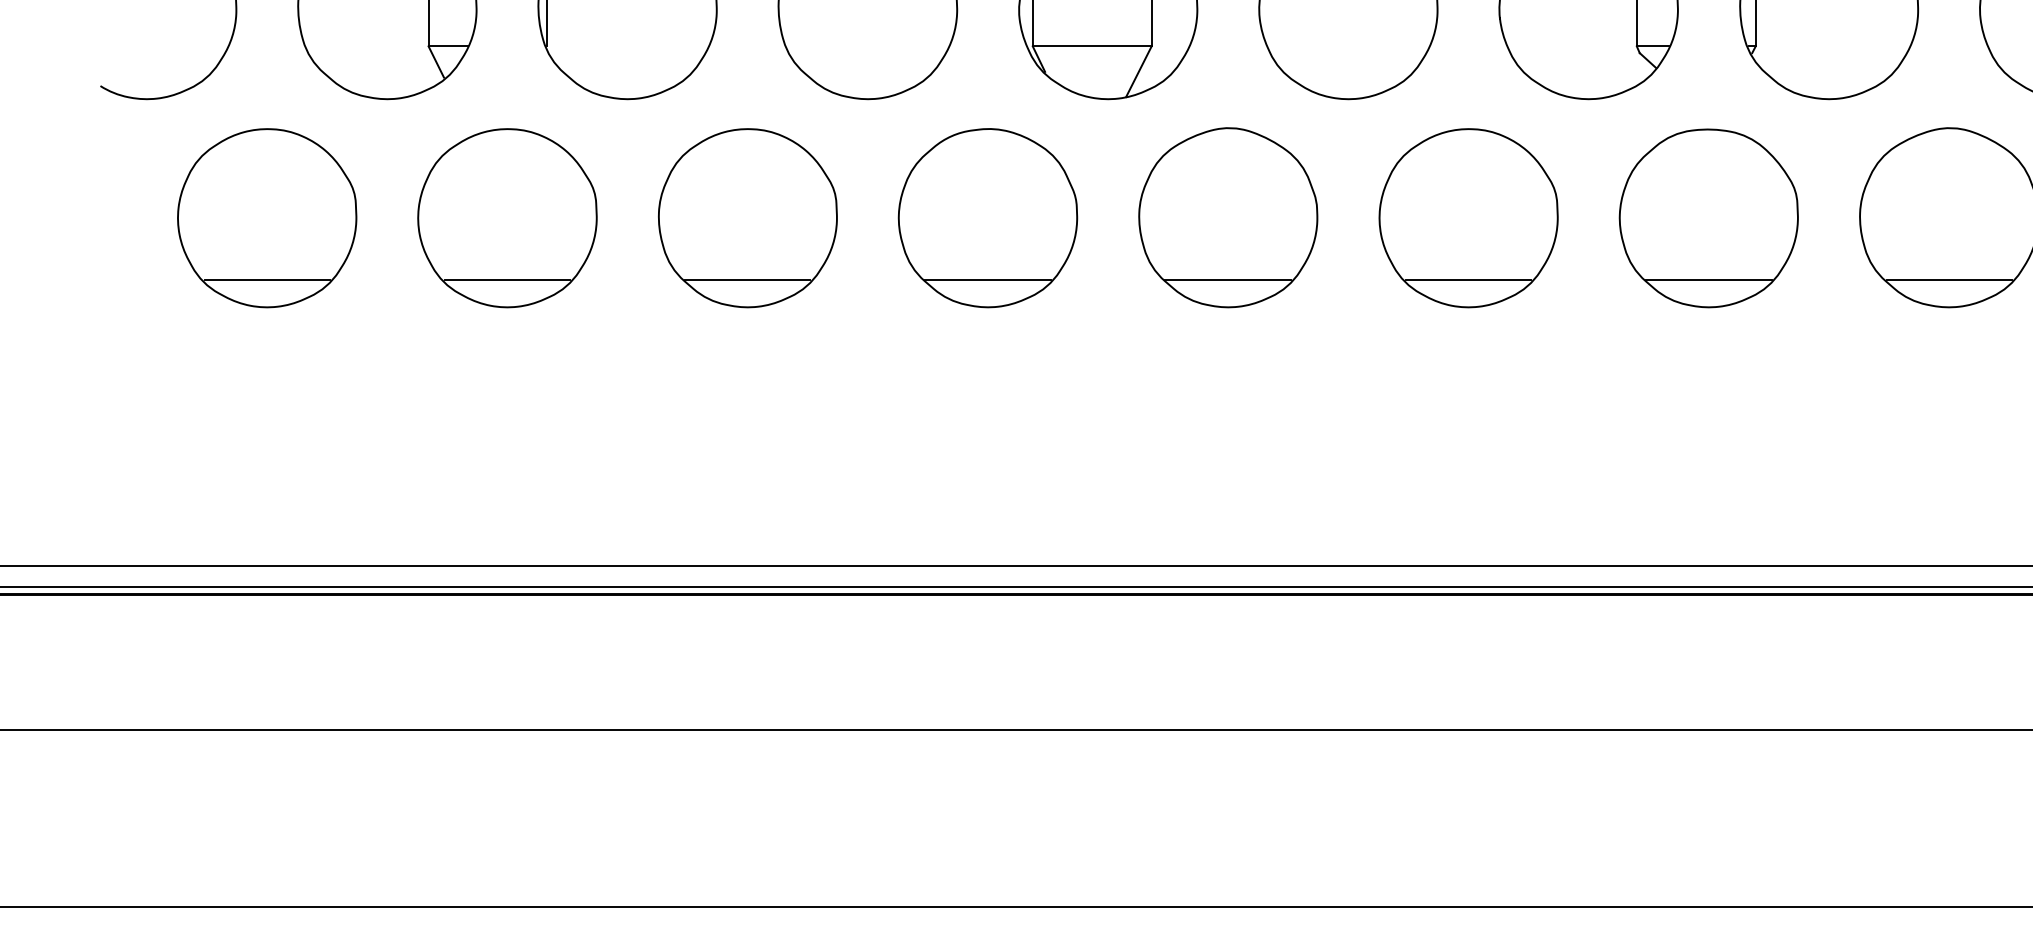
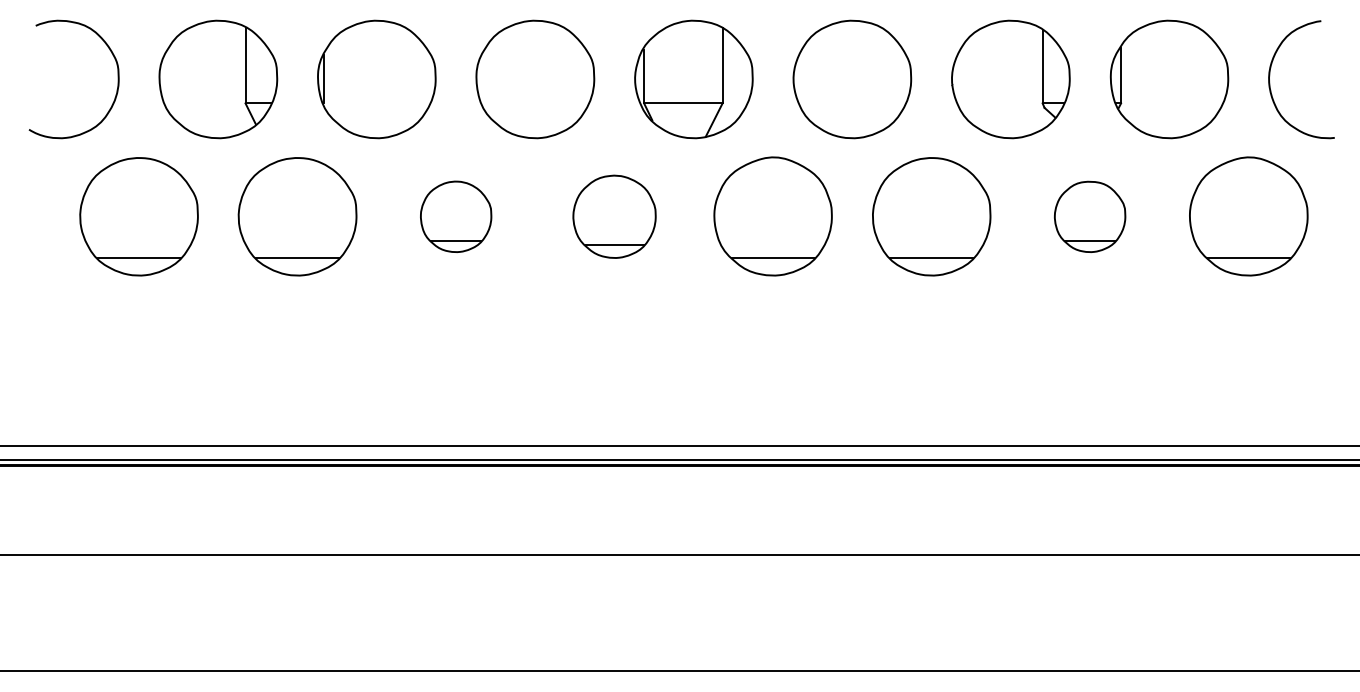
part: (746, 217) -> (455, 216), size x0.6
part: (987, 217) -> (614, 216), size x0.7
part: (1707, 217) -> (1089, 216), size x0.6

